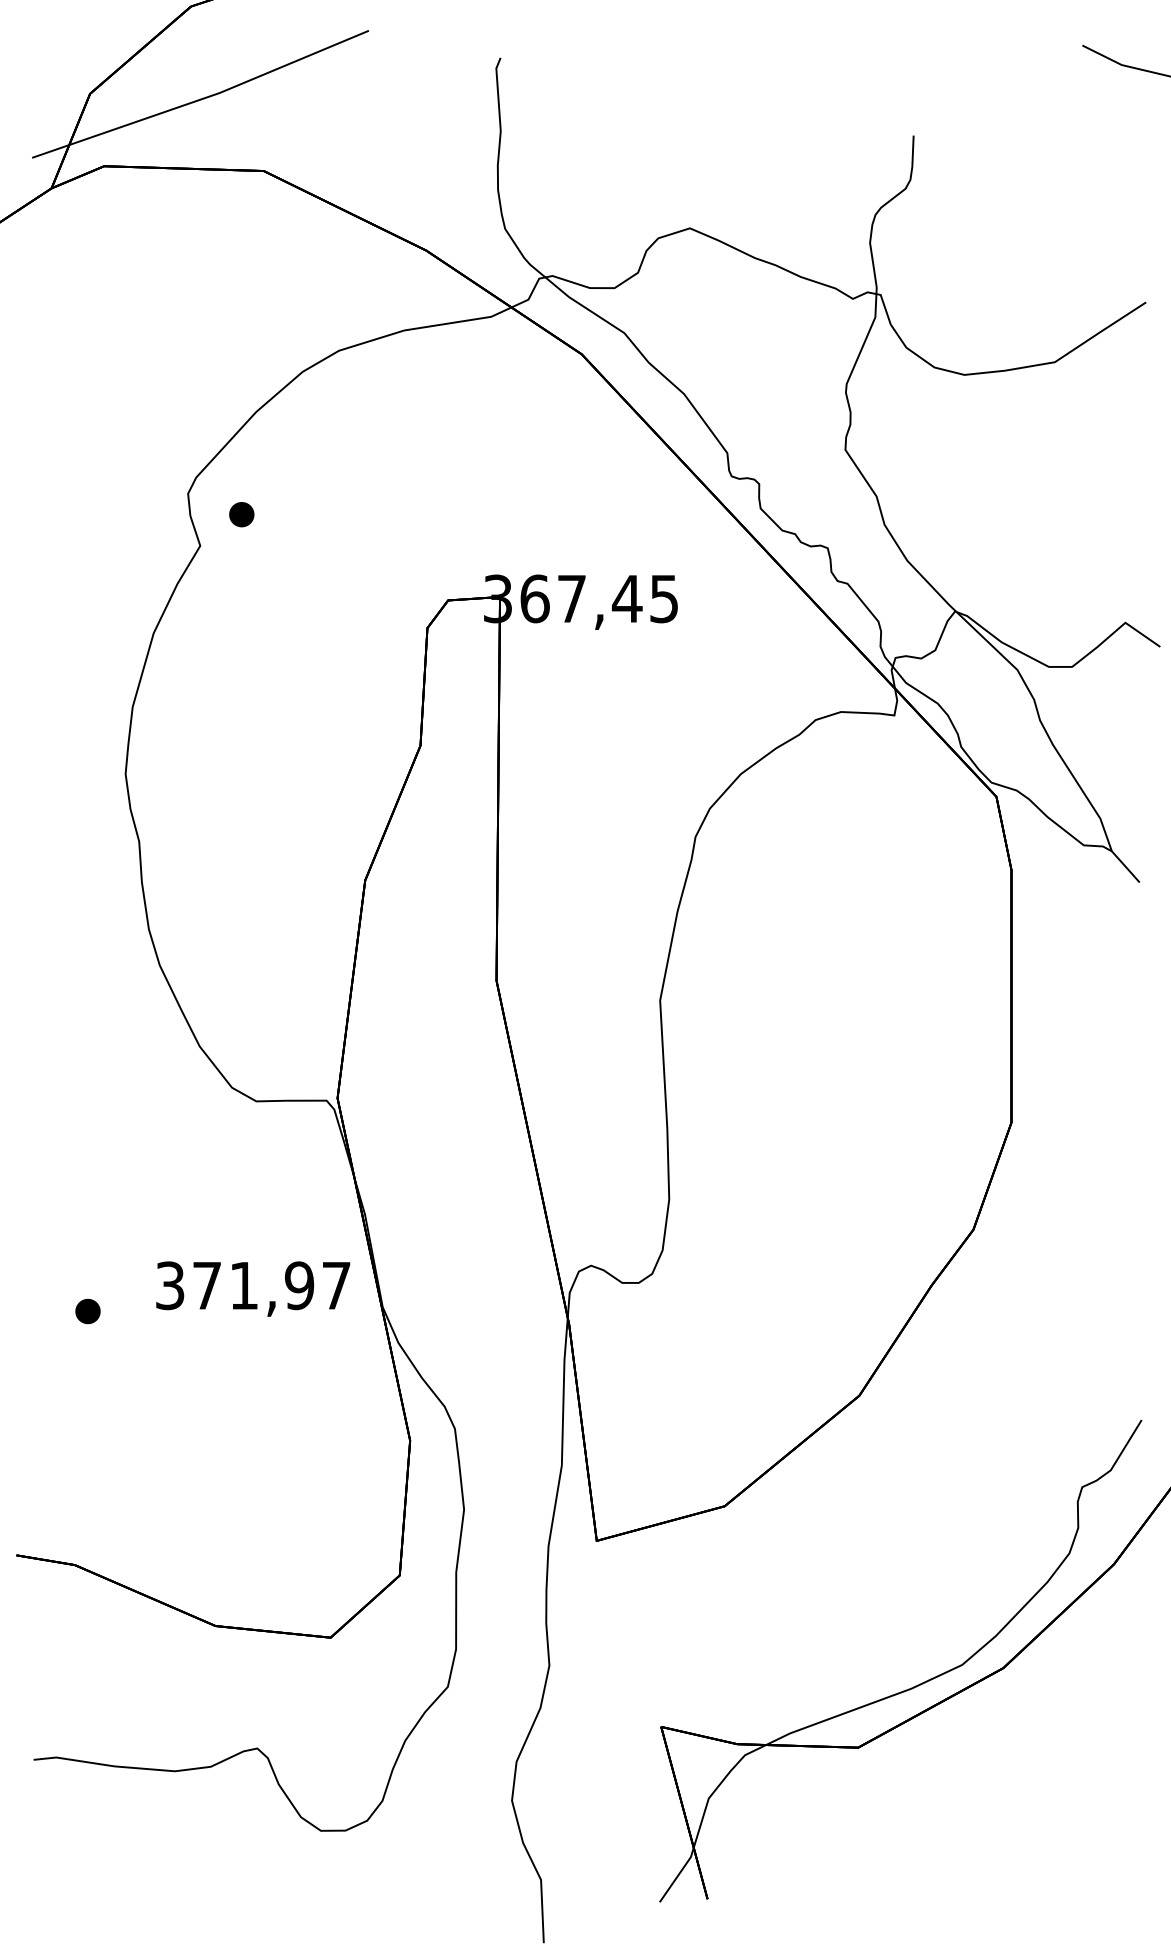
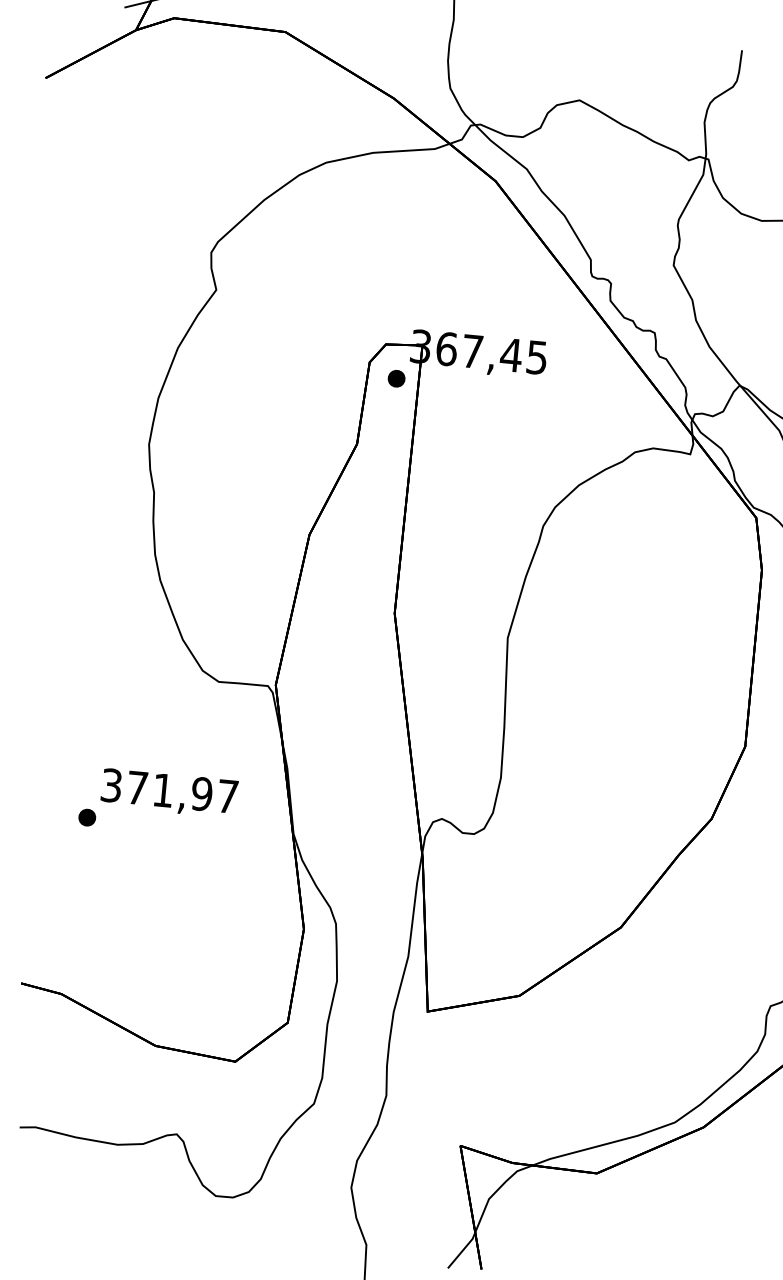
part: (241, 514) -> (396, 378), moved
text: (253, 1288) -> (169, 793), moved

